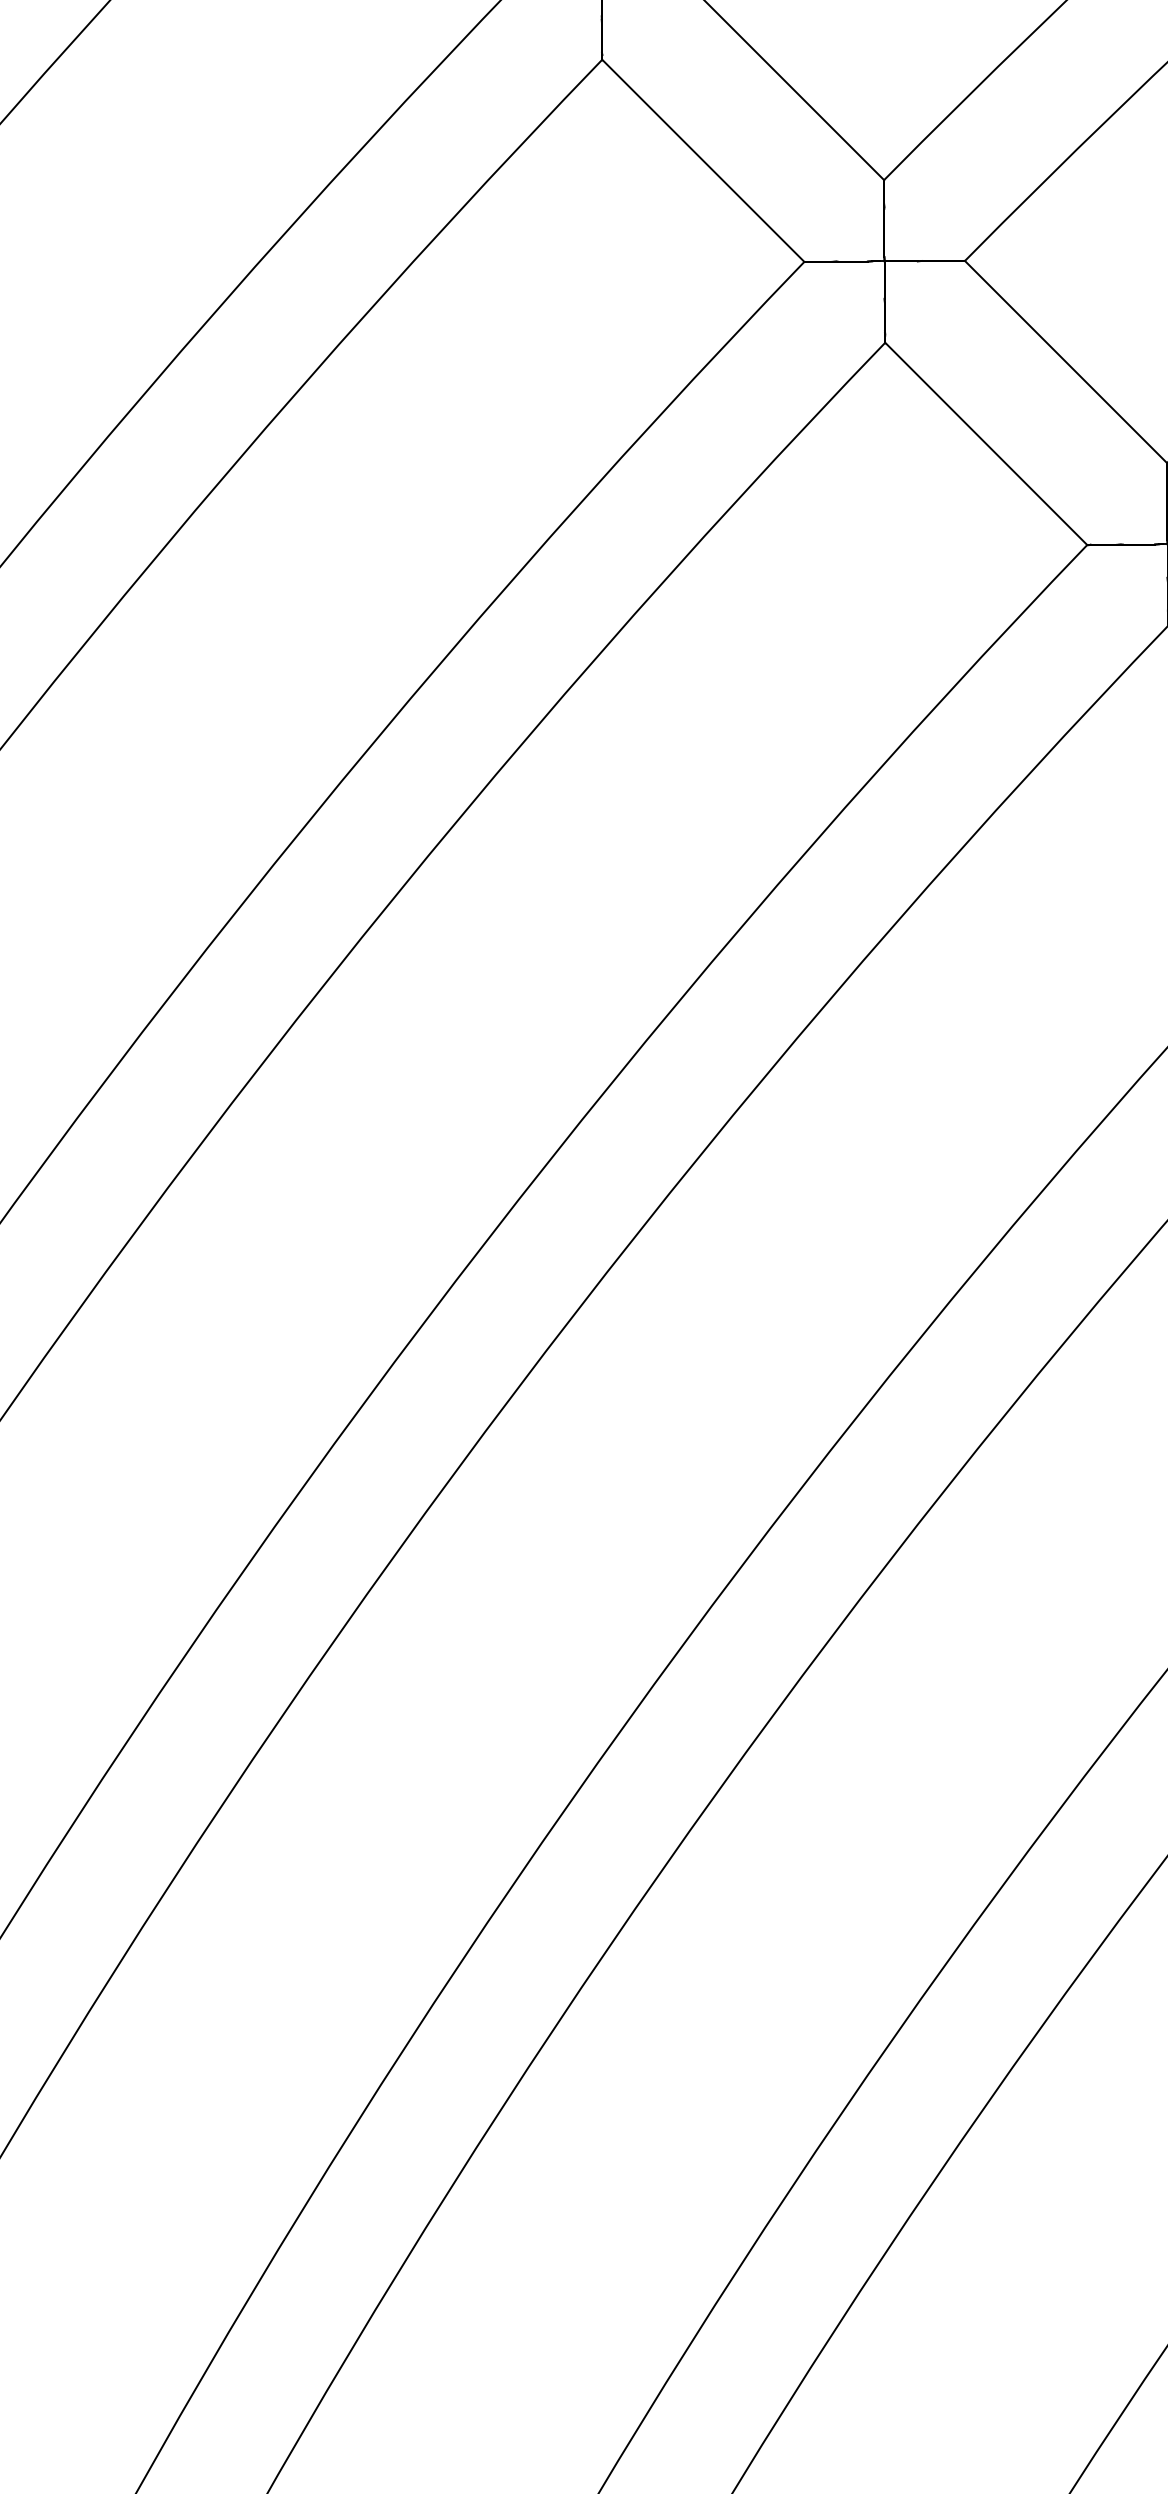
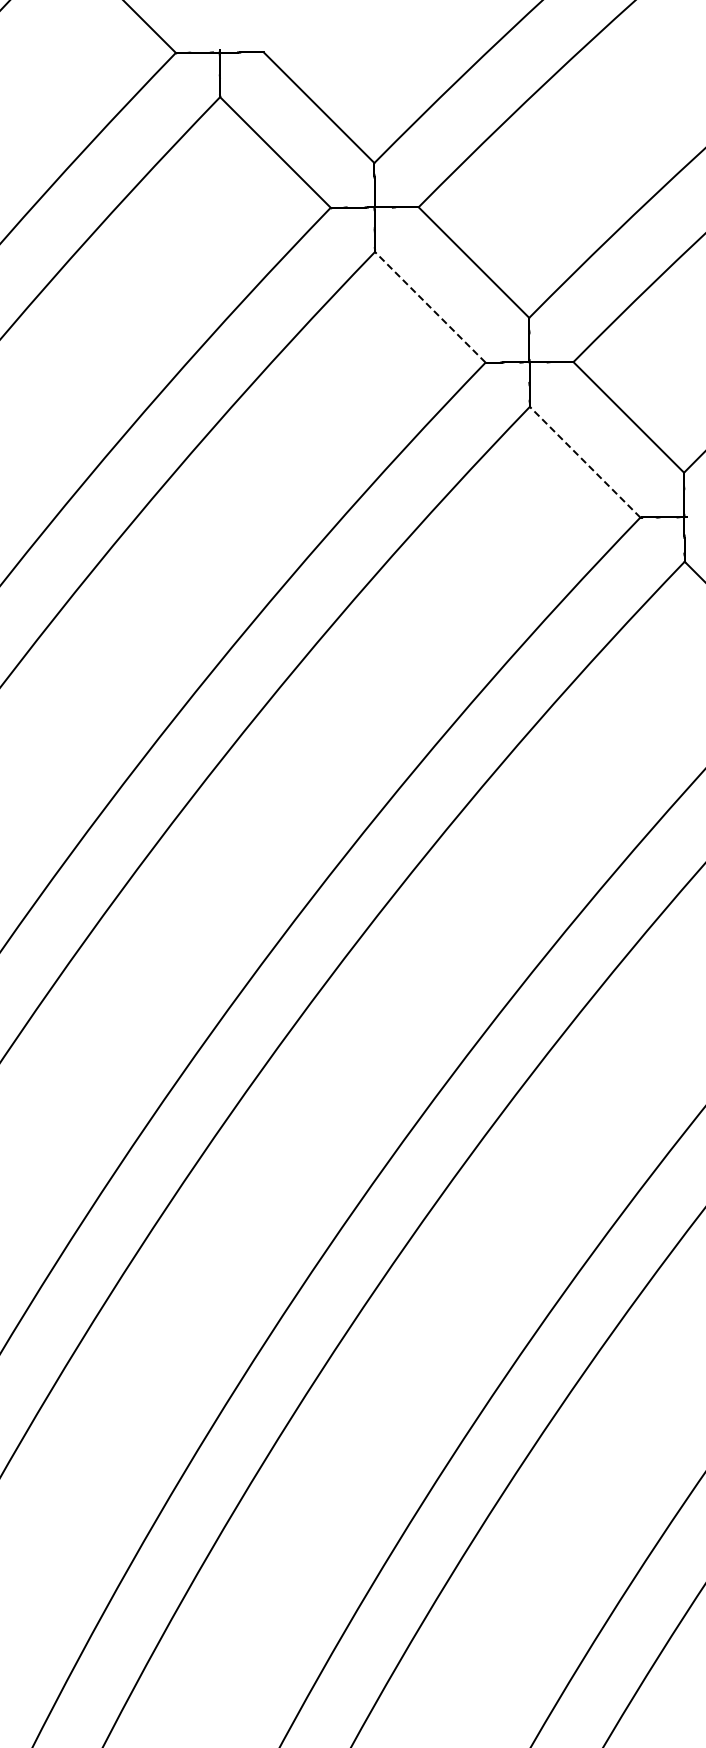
line: (701, 159) -> (429, 306), solid -> dashed
line: (985, 442) -> (584, 461), solid -> dashed

